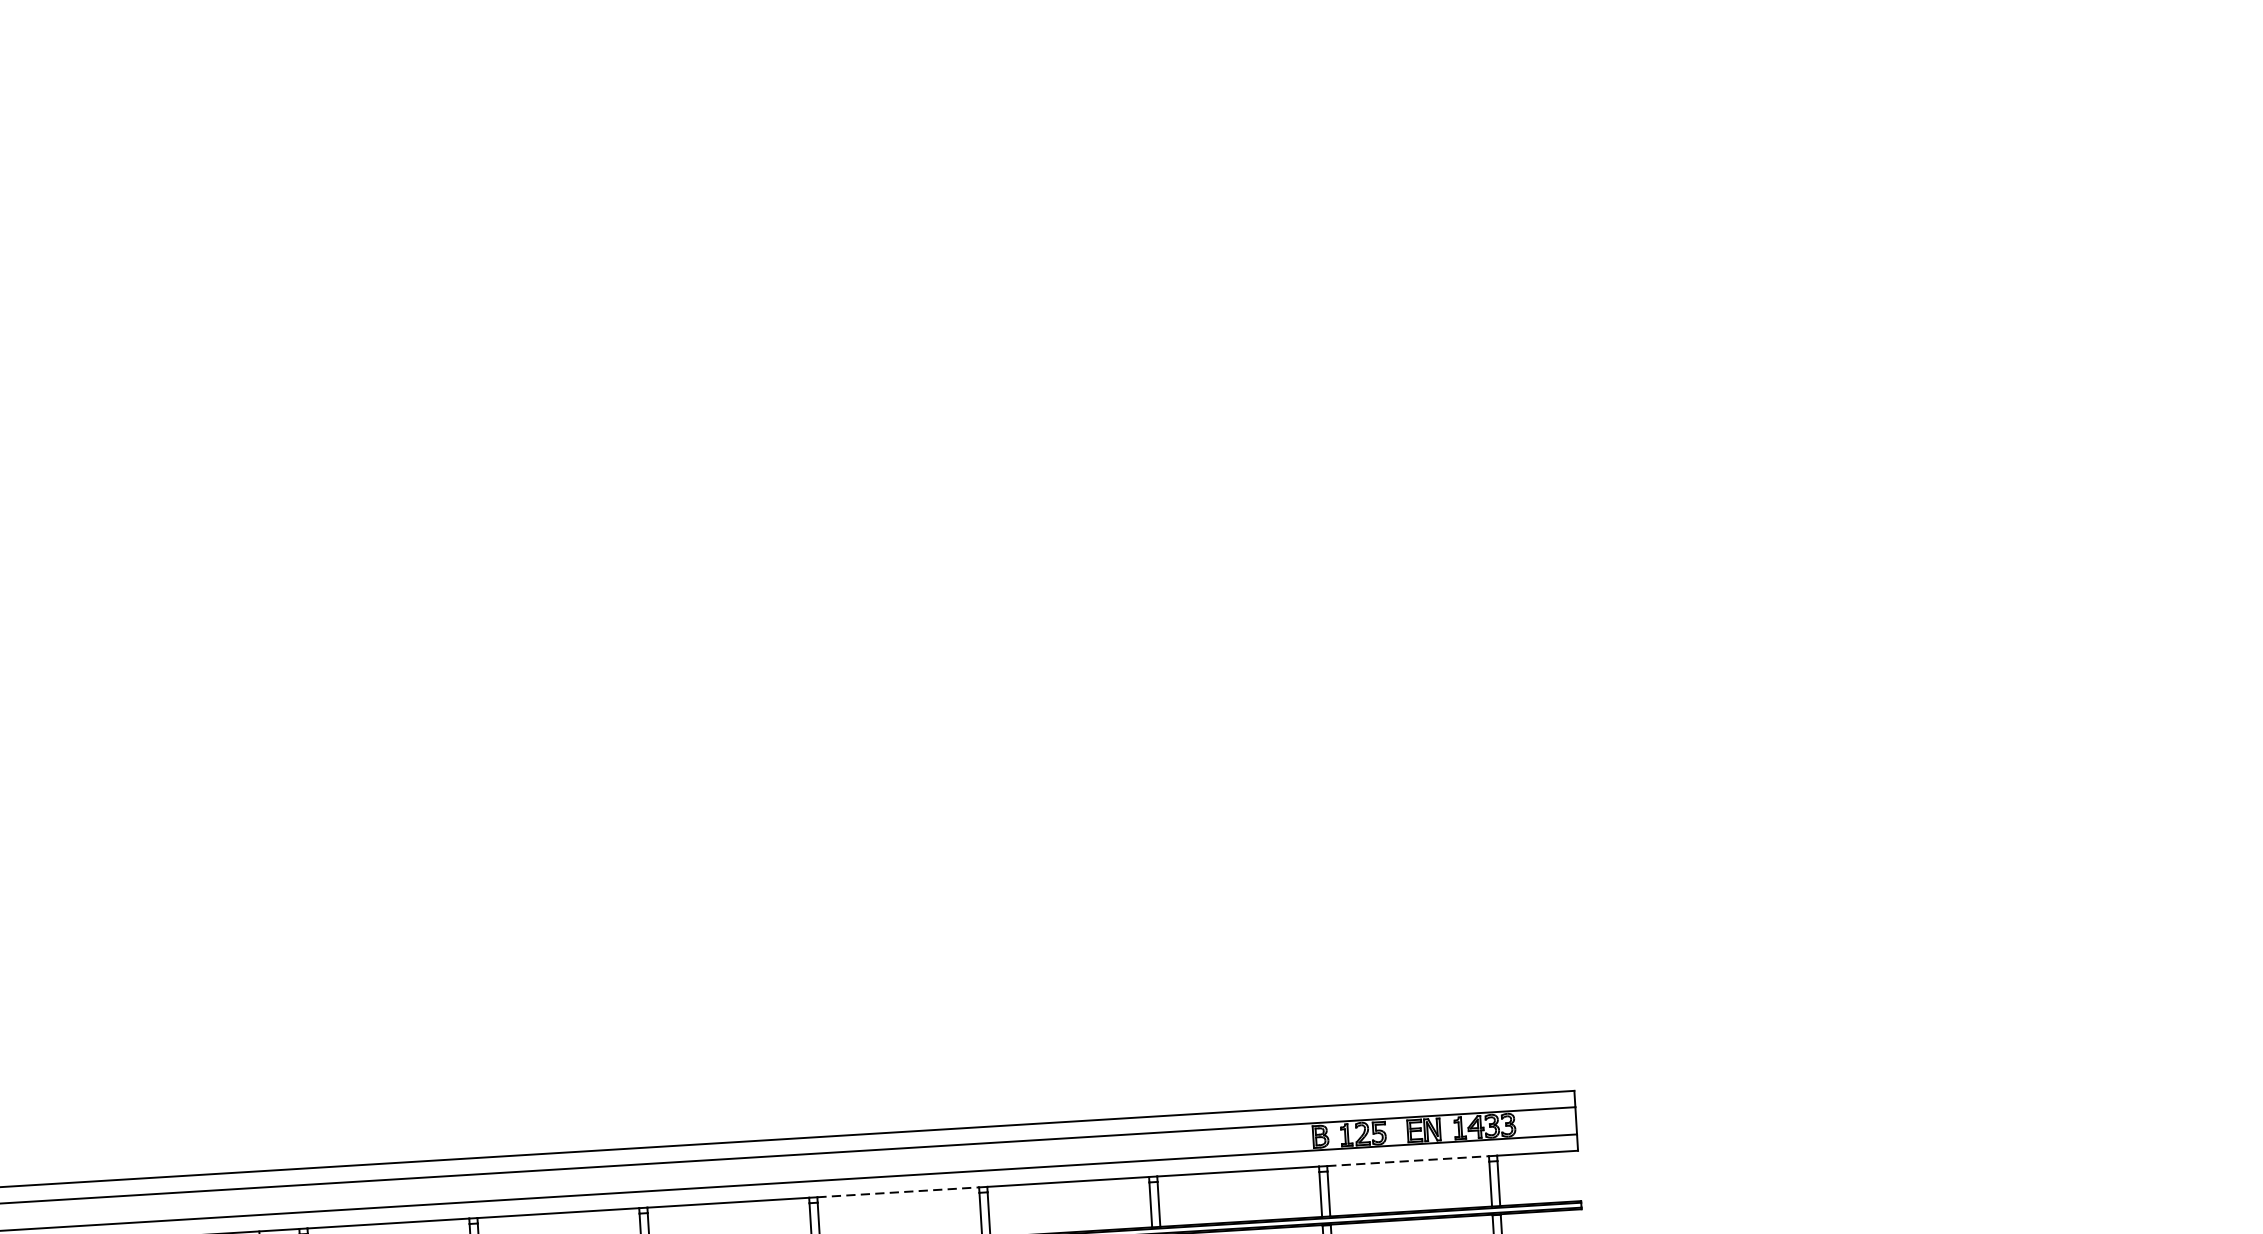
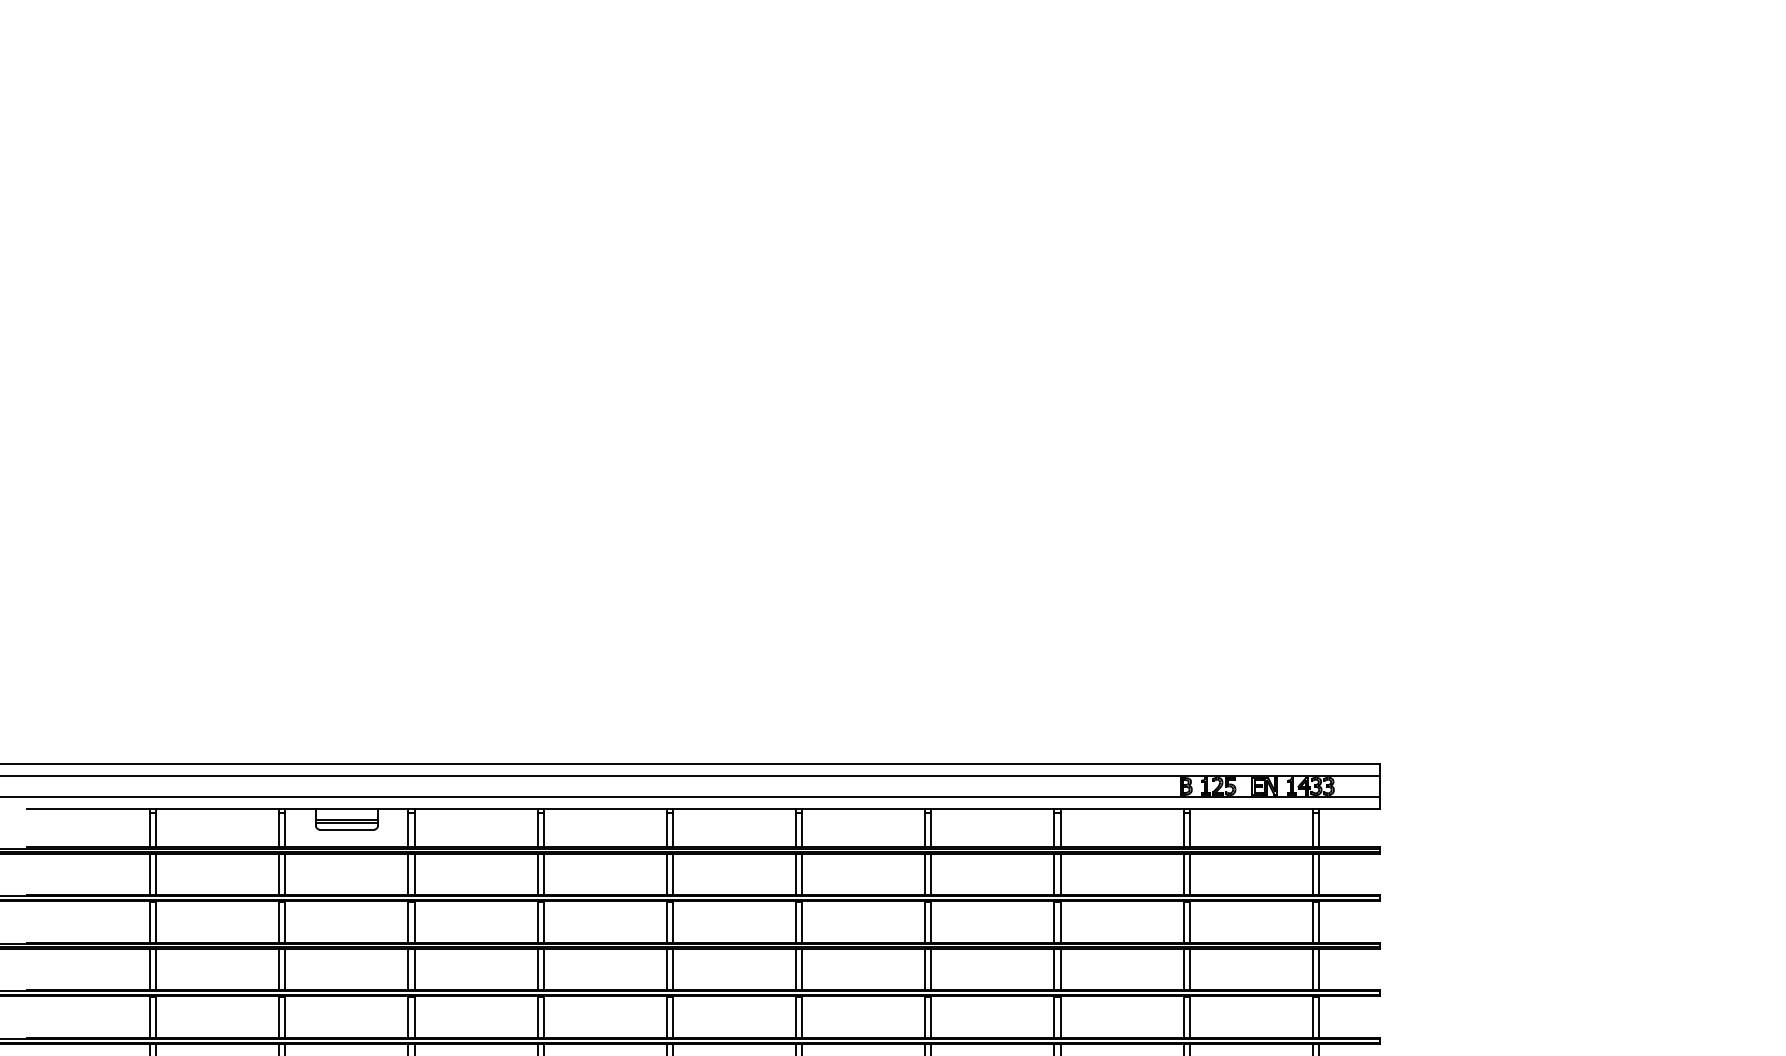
line: (1408, 1161) -> (1251, 809), dashed -> solid
line: (899, 1192) -> (864, 809), dashed -> solid

